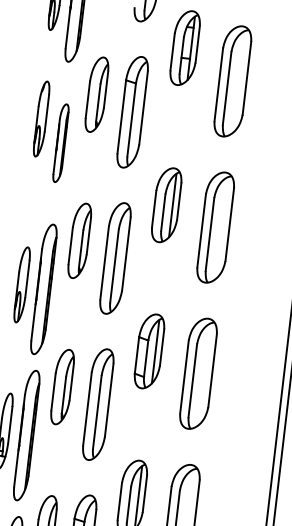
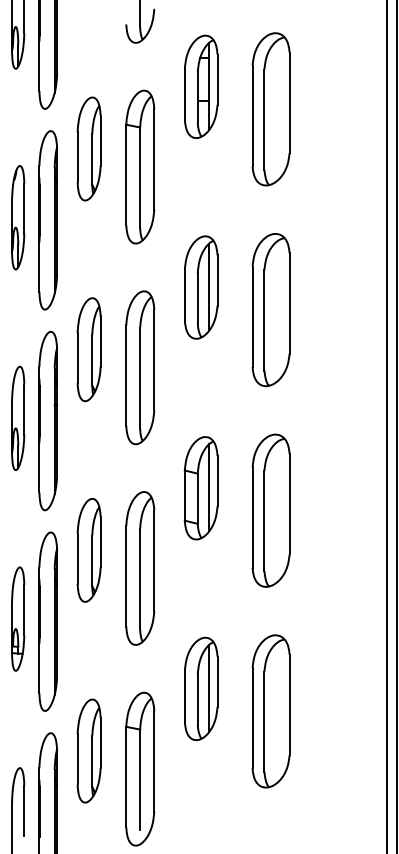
part: (185, 47) -> (201, 86), moved
part: (41, 118) -> (18, 217), moved
part: (60, 143) -> (47, 220), size x1.67

